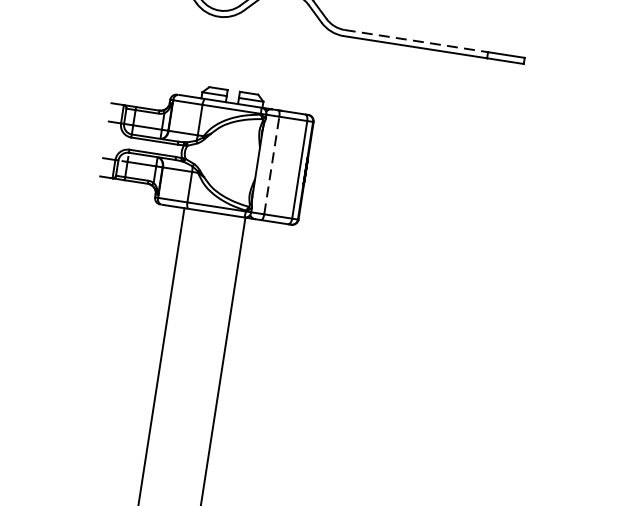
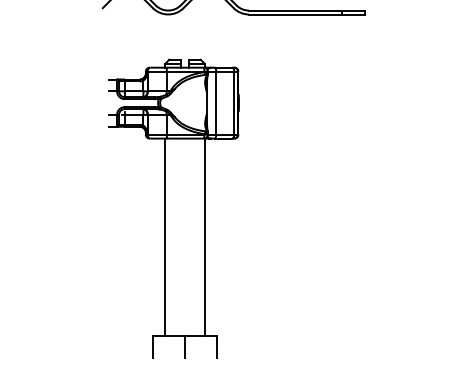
line: (416, 41) -> (295, 10), dashed -> solid
line: (272, 166) -> (216, 103), dashed -> solid

